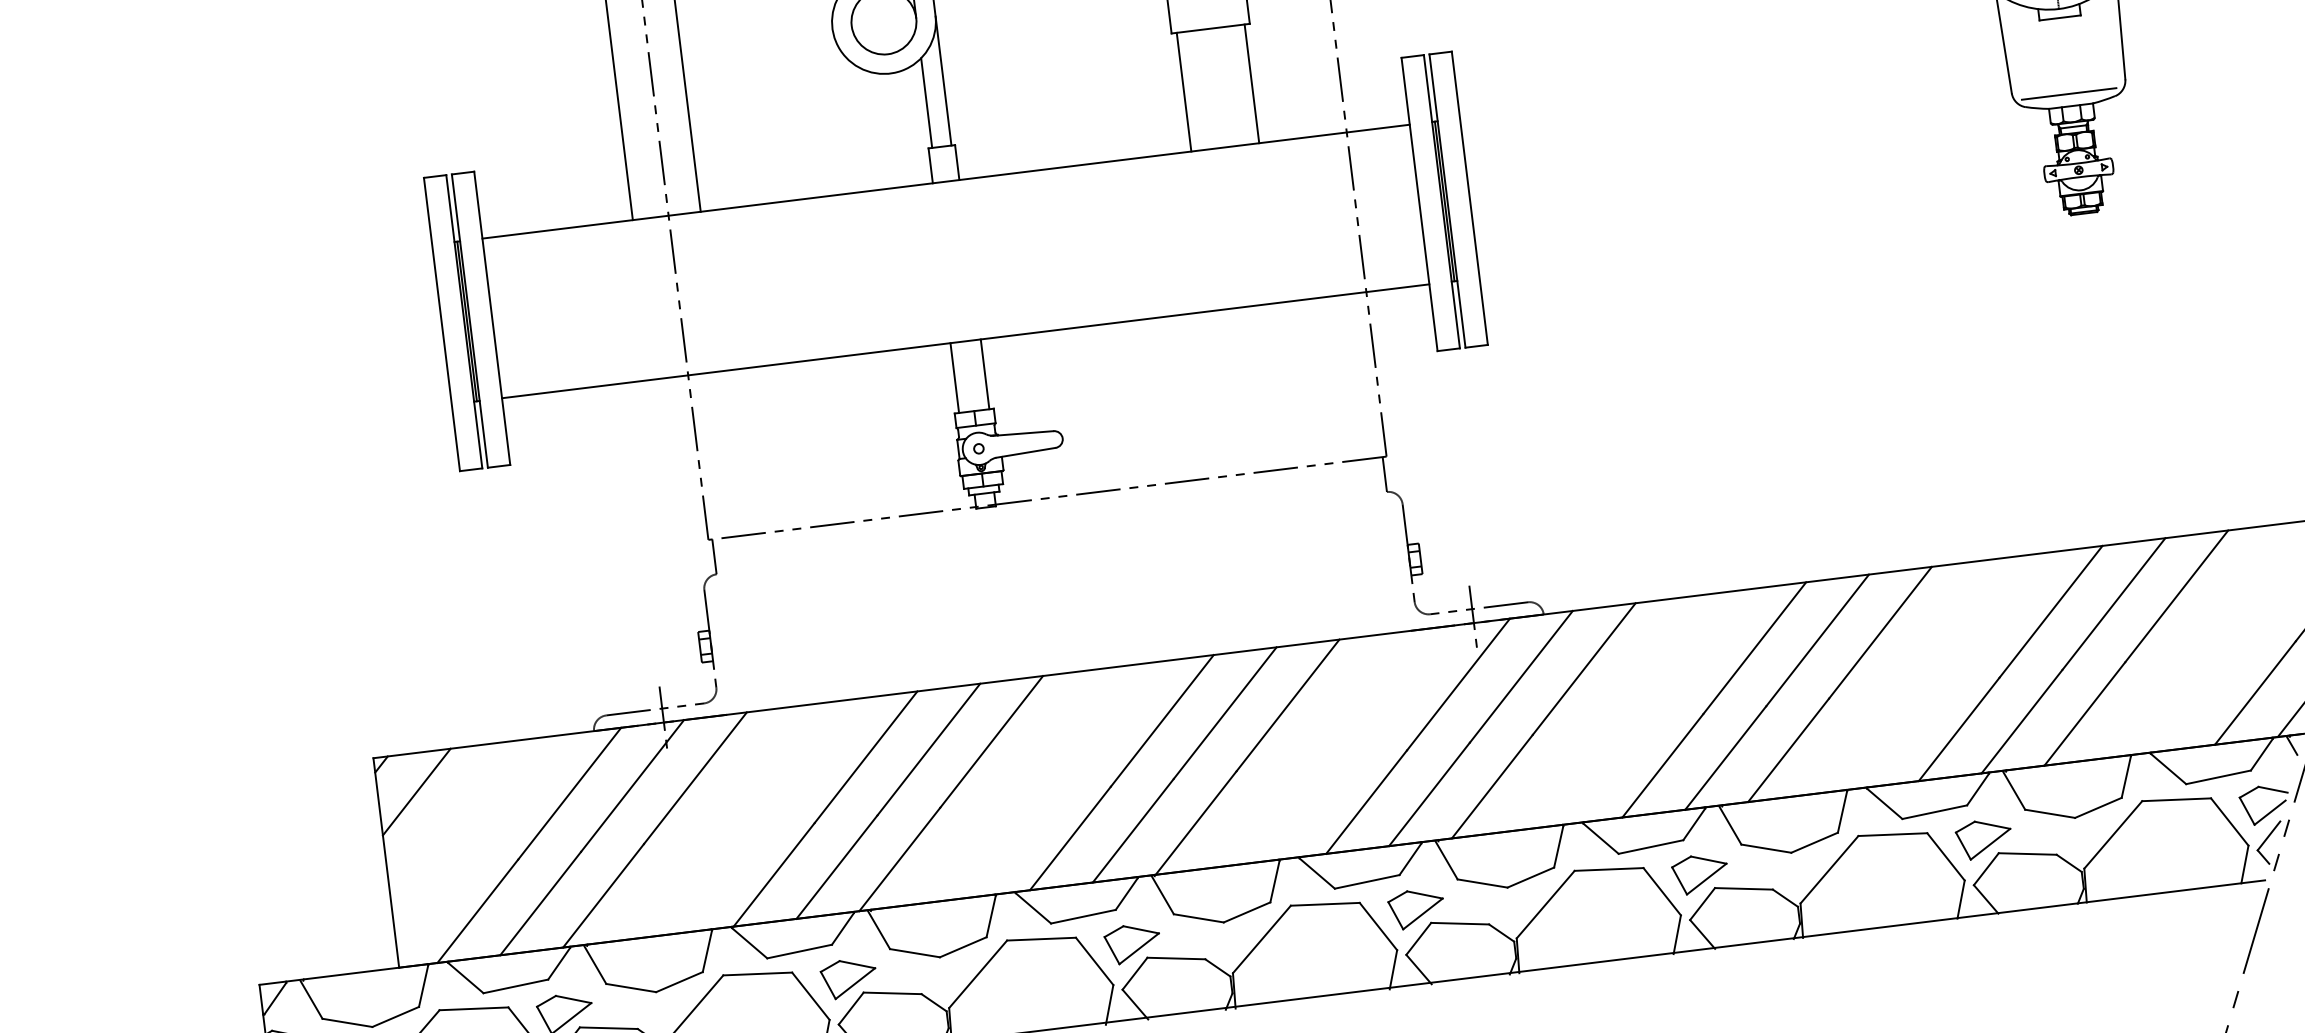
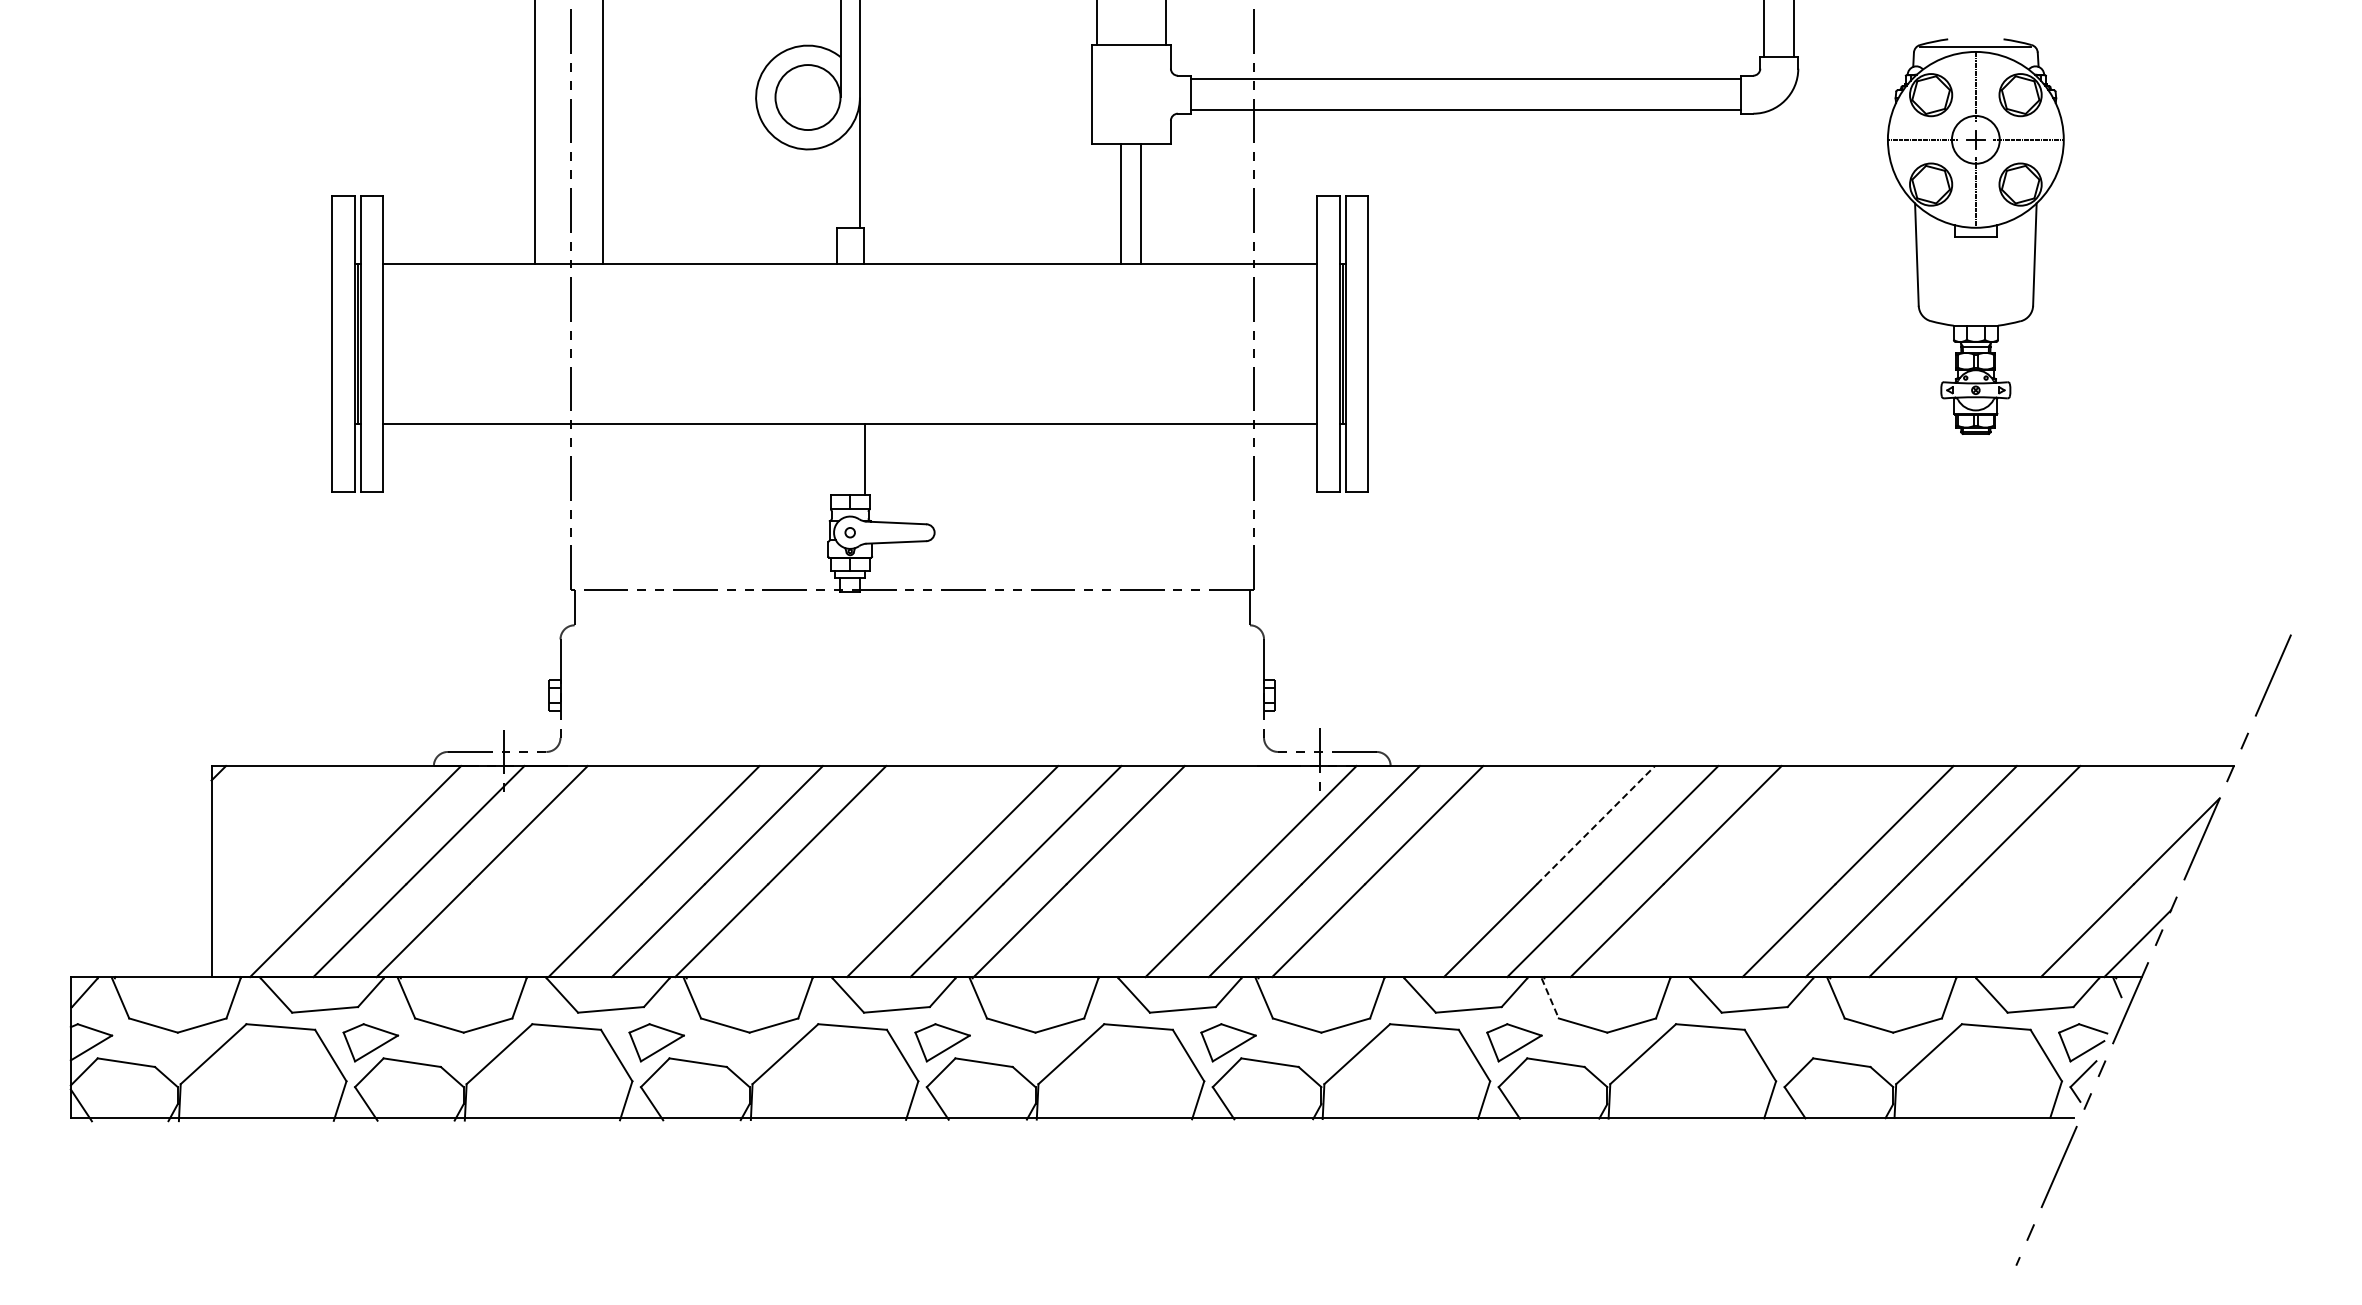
line: (1251, 83) -> (1120, 203), moved
line: (1184, 91) -> (1141, 203), moved
line: (2069, 94) -> (1975, 313), removed
line: (926, 103) -> (840, 183), removed
line: (954, 378) -> (834, 459), removed
line: (1755, 648) -> (1596, 825), solid -> dashed
line: (416, 791) -> (250, 804), removed
line: (1730, 825) -> (1550, 998), solid -> dashed
part: (1984, 838) -> (1800, 1042), removed

